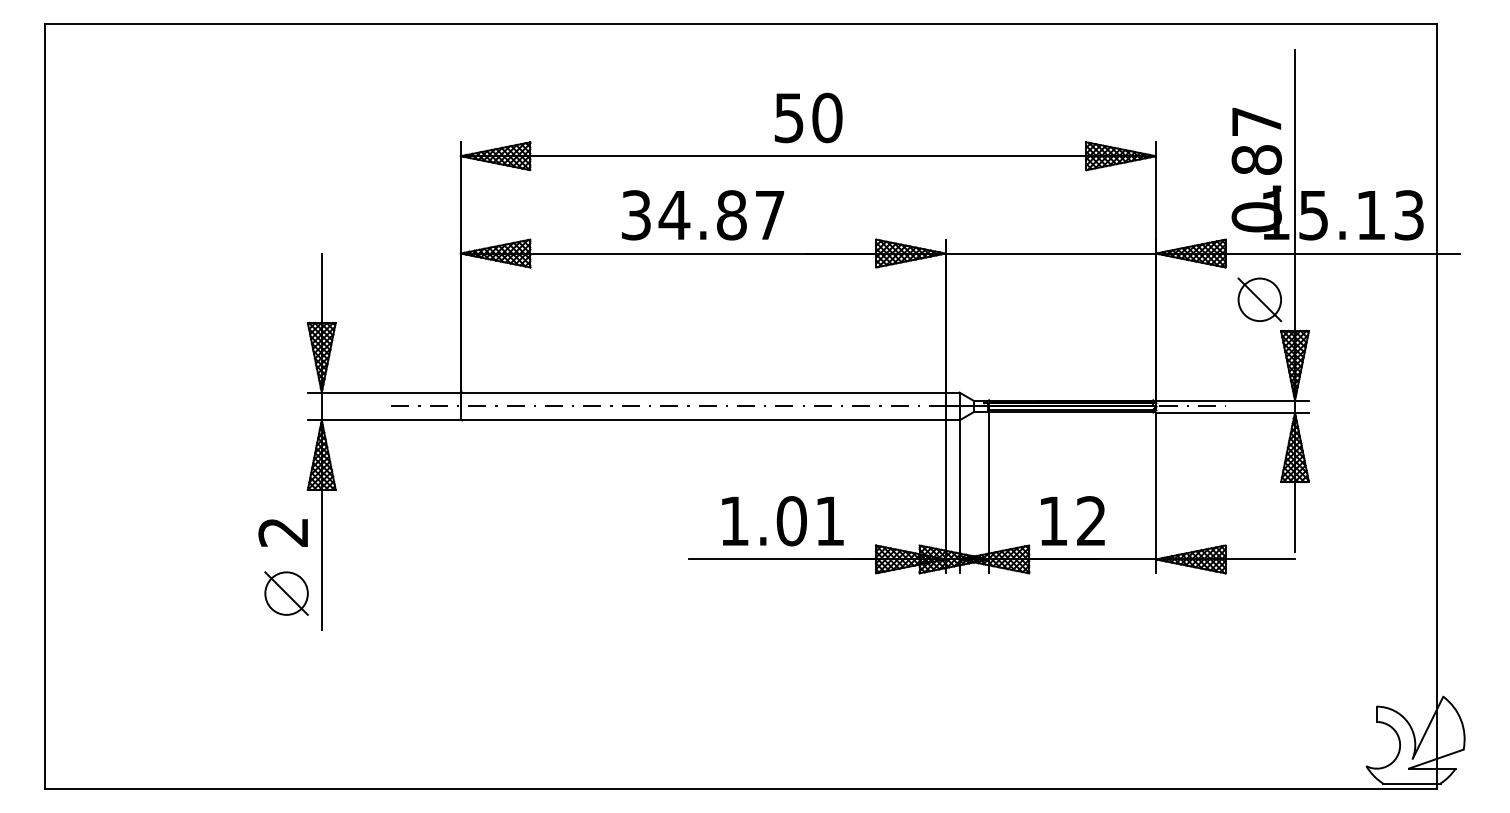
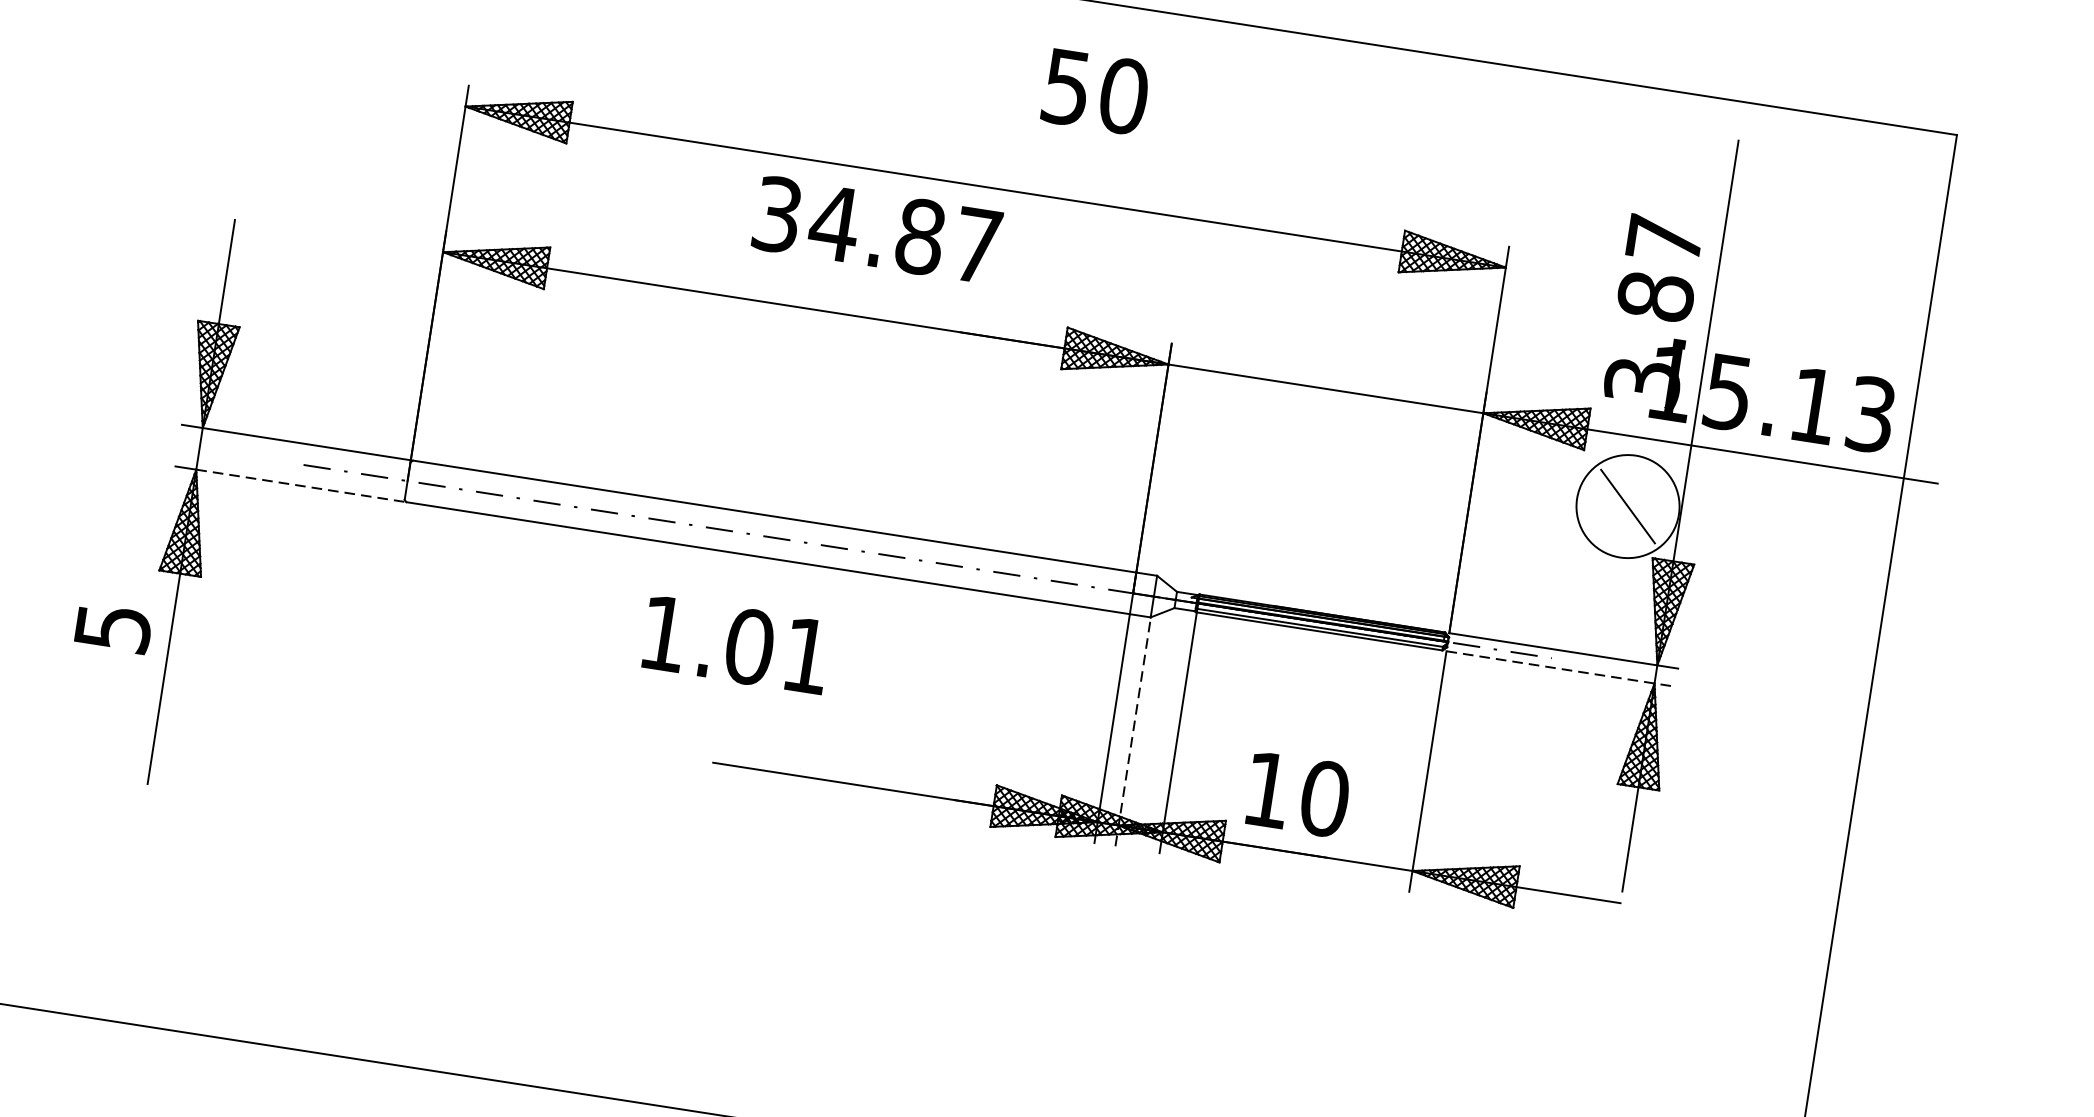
text: (808, 117) -> (1095, 91), moved
text: (703, 215) -> (877, 230), moved
text: (1256, 217) -> (1642, 382), 0.87 -> 3.87
circle: (1259, 299) -> (1627, 505), size x1.6
line: (1232, 412) -> (1560, 668), solid -> dashed
line: (391, 420) -> (300, 485), solid -> dashed
line: (959, 496) -> (1133, 731), solid -> dashed
text: (782, 521) -> (735, 645), moved
text: (1091, 521) -> (1324, 799), 12 -> 10
text: (283, 532) -> (113, 628), 2 -> 5
part: (286, 593) -> (103, 720), removed

